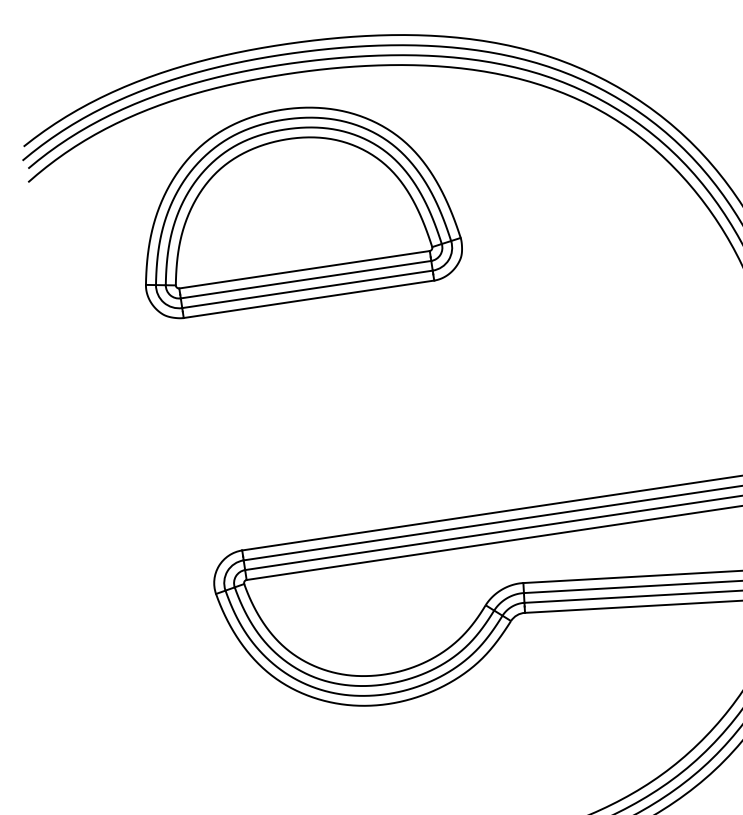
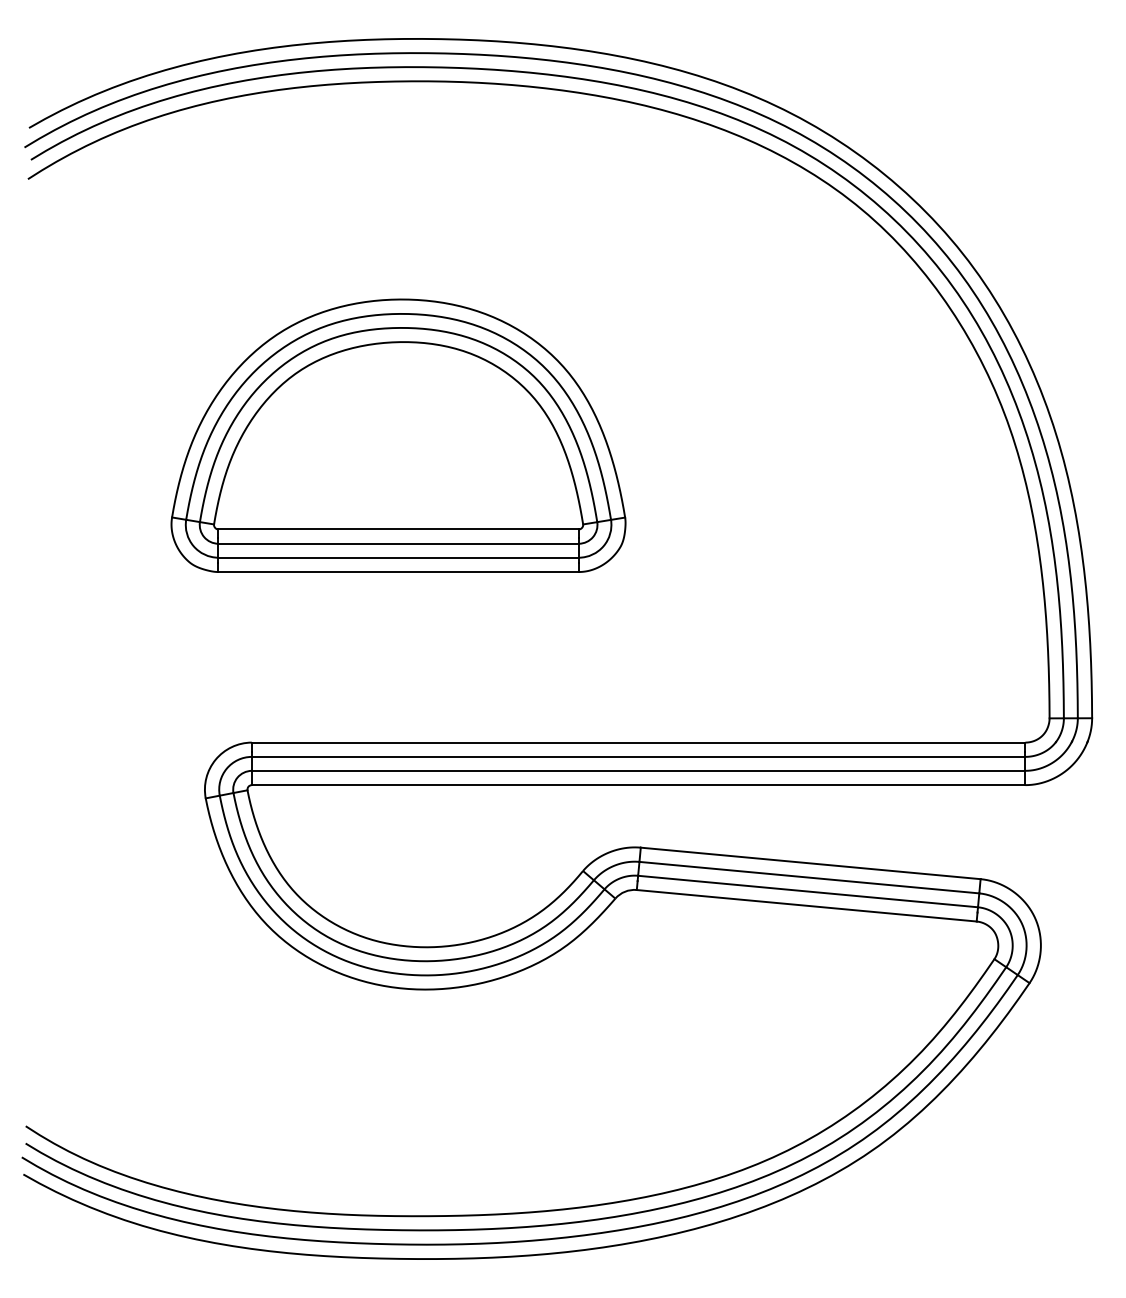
part: (294, 204) -> (398, 435), moved

